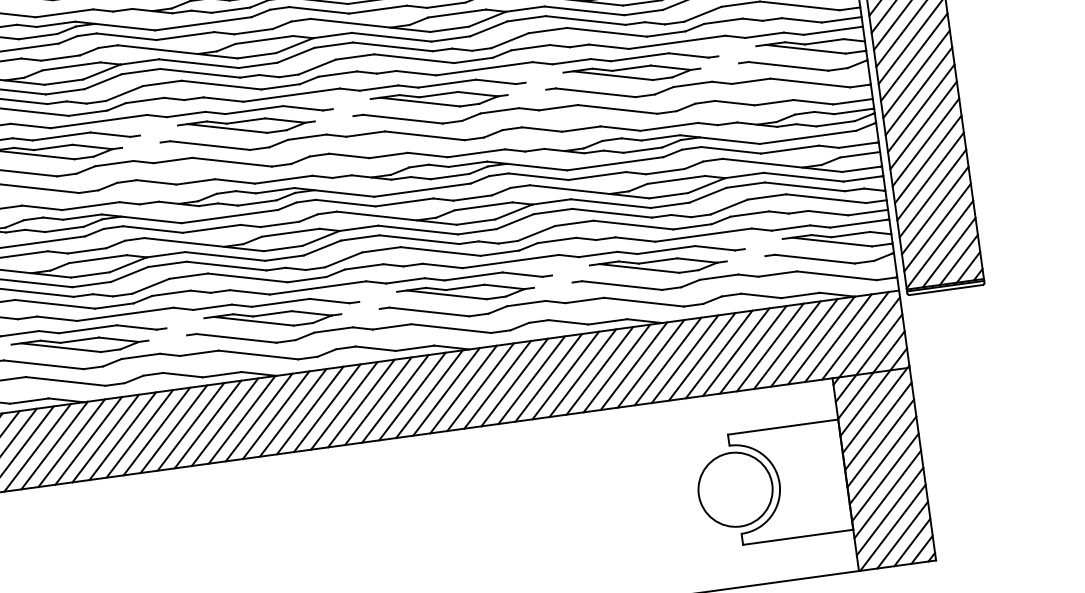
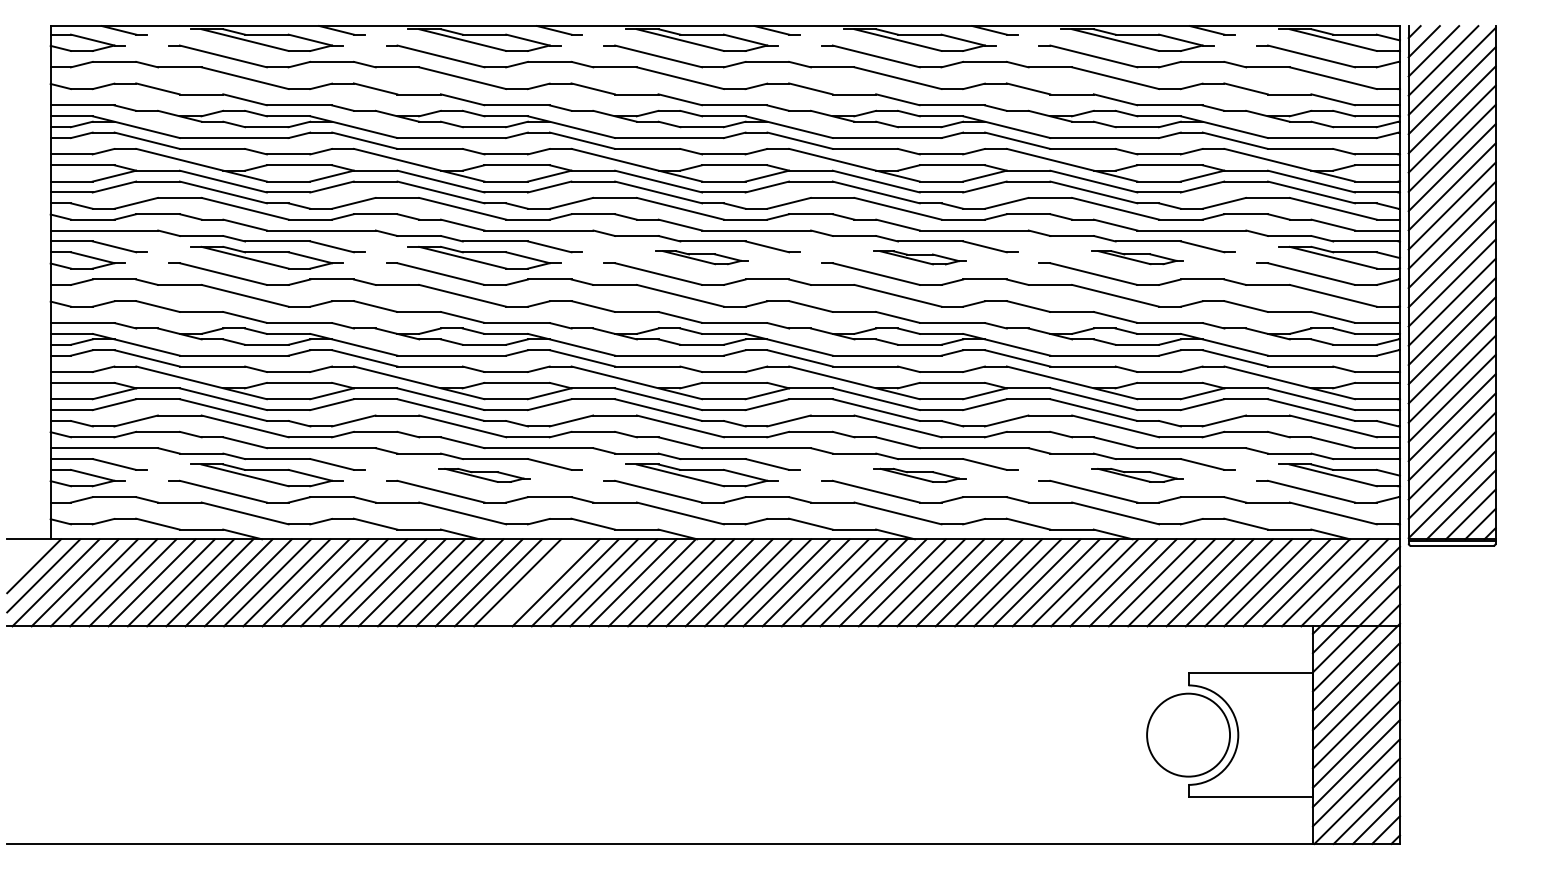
part: (632, 72) -> (1137, 257), size x0.6
part: (439, 99) -> (919, 257), size x0.6
part: (246, 125) -> (701, 257), size x0.6
part: (658, 265) -> (1137, 475), size x0.6
part: (465, 292) -> (919, 475), size x0.6
part: (80, 345) -> (484, 475), size x0.6
line: (139, 433) -> (536, 582), removed

